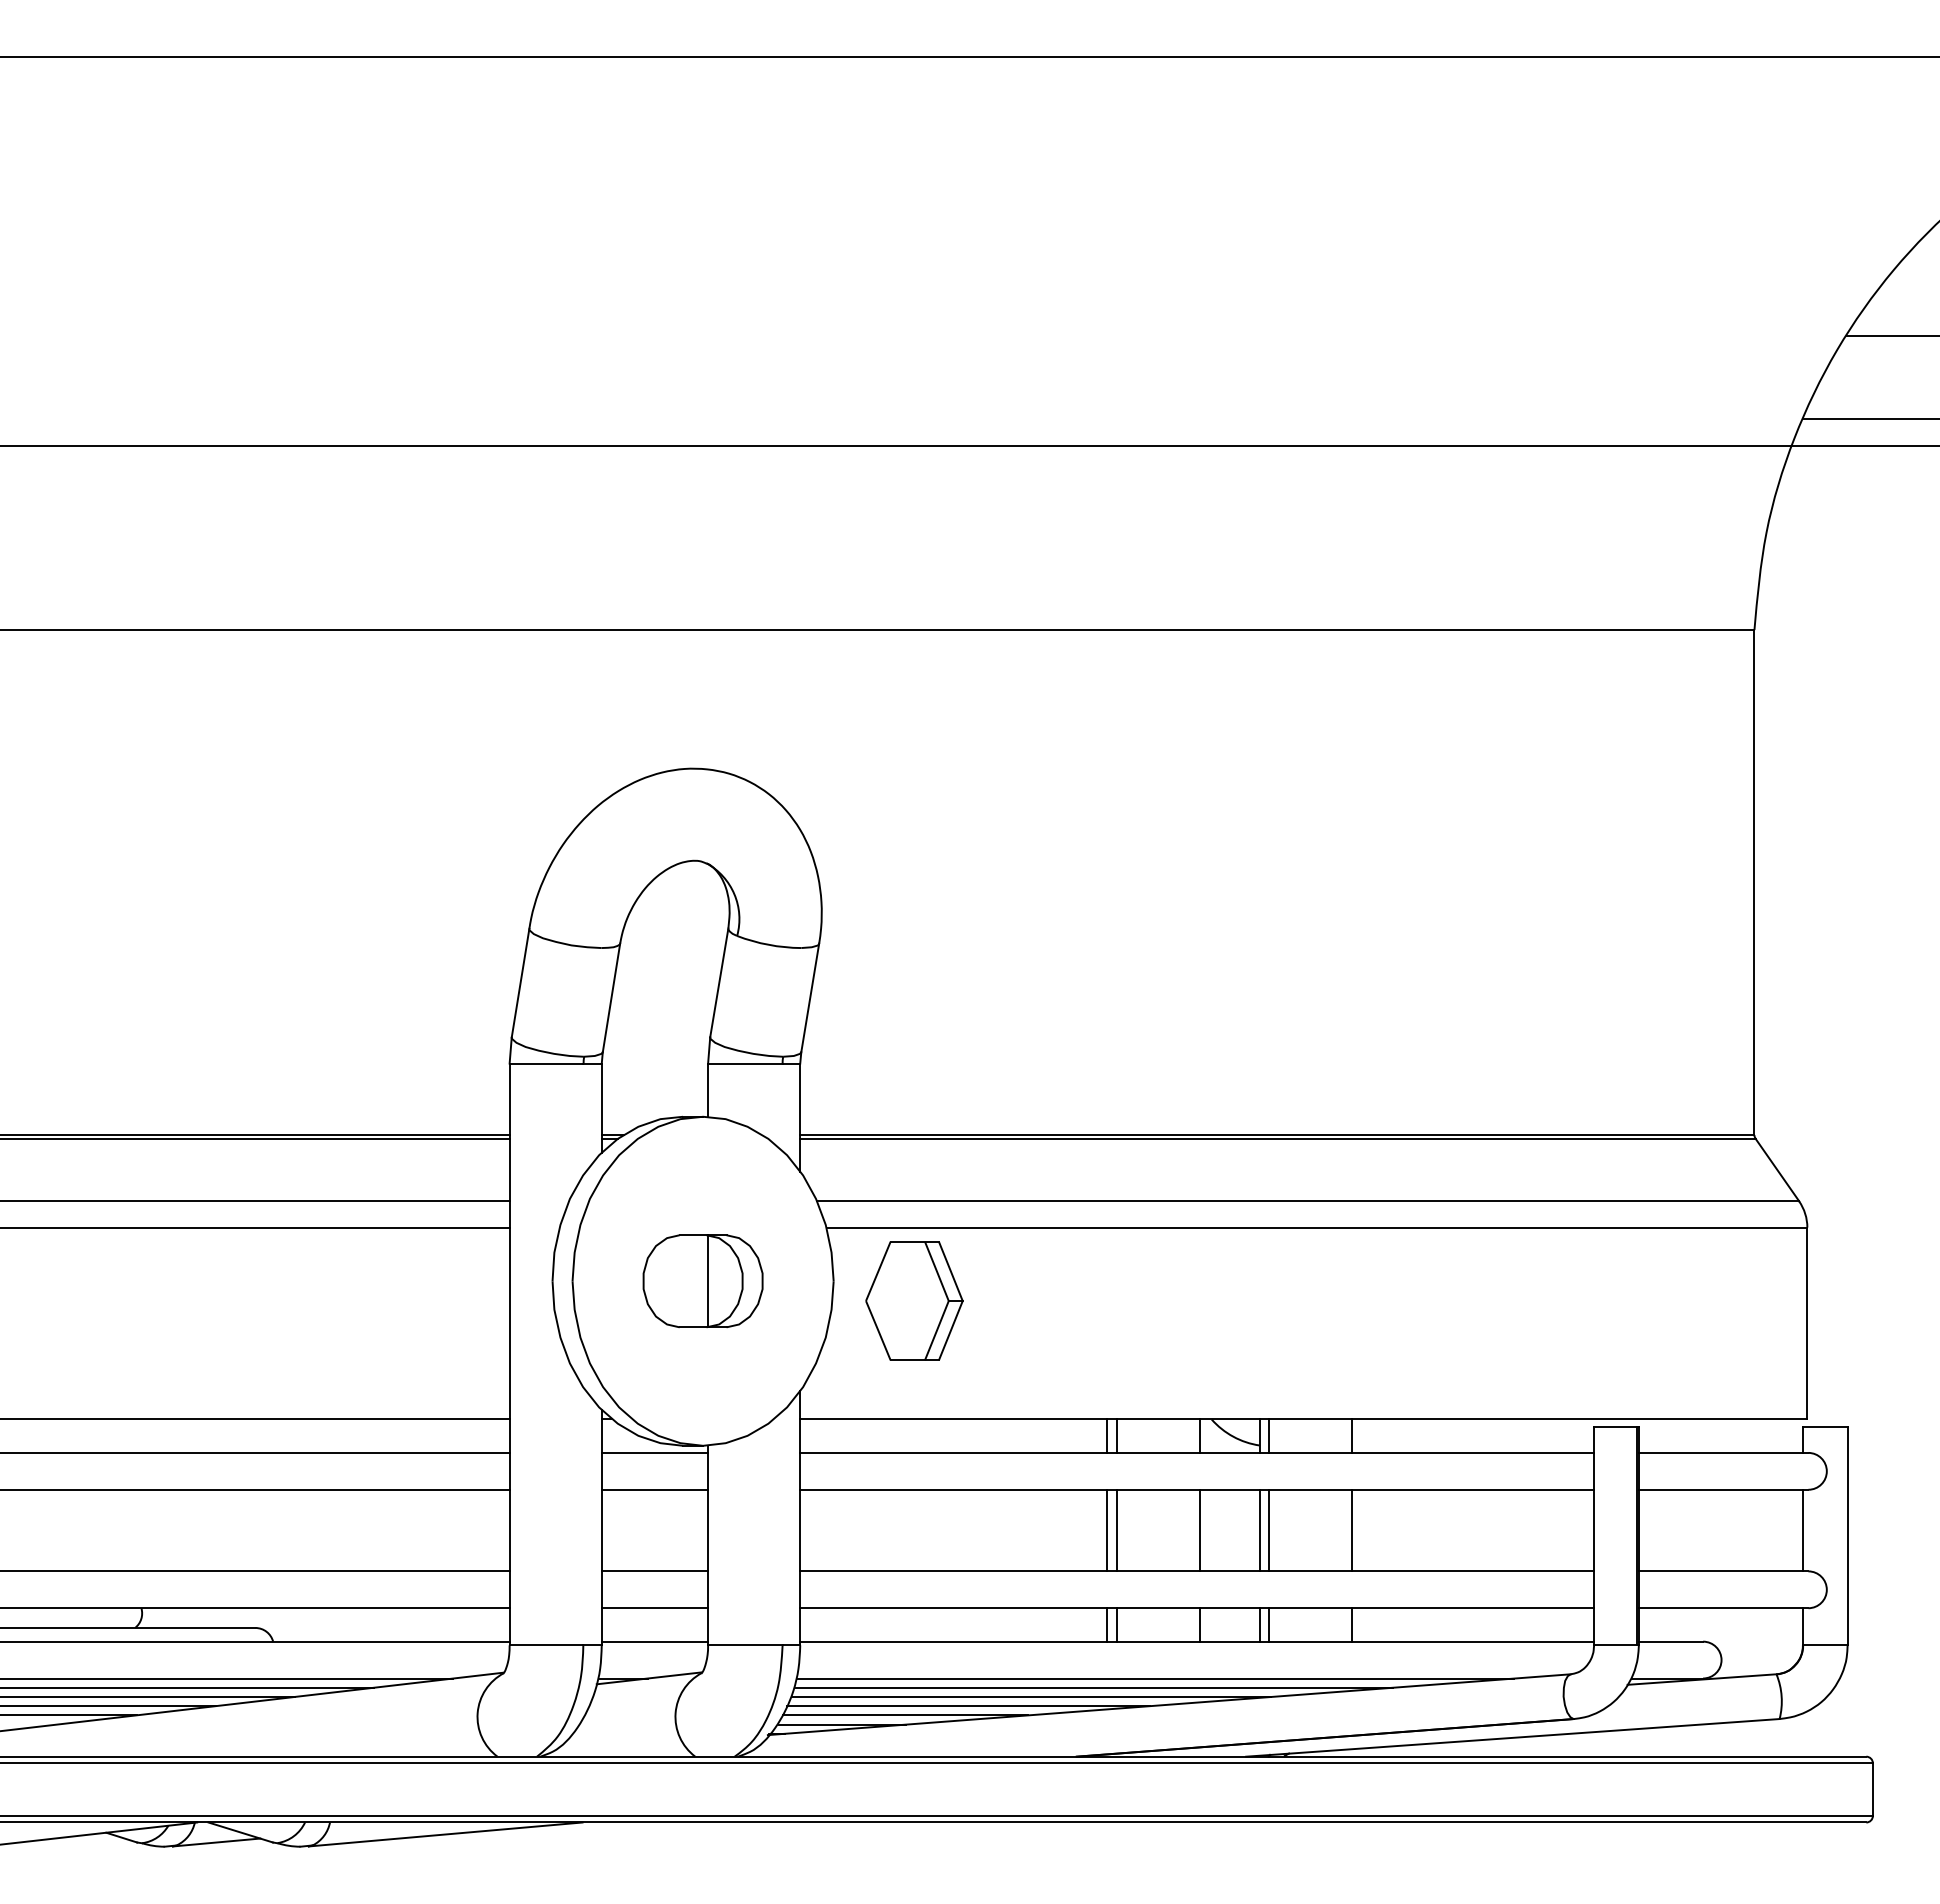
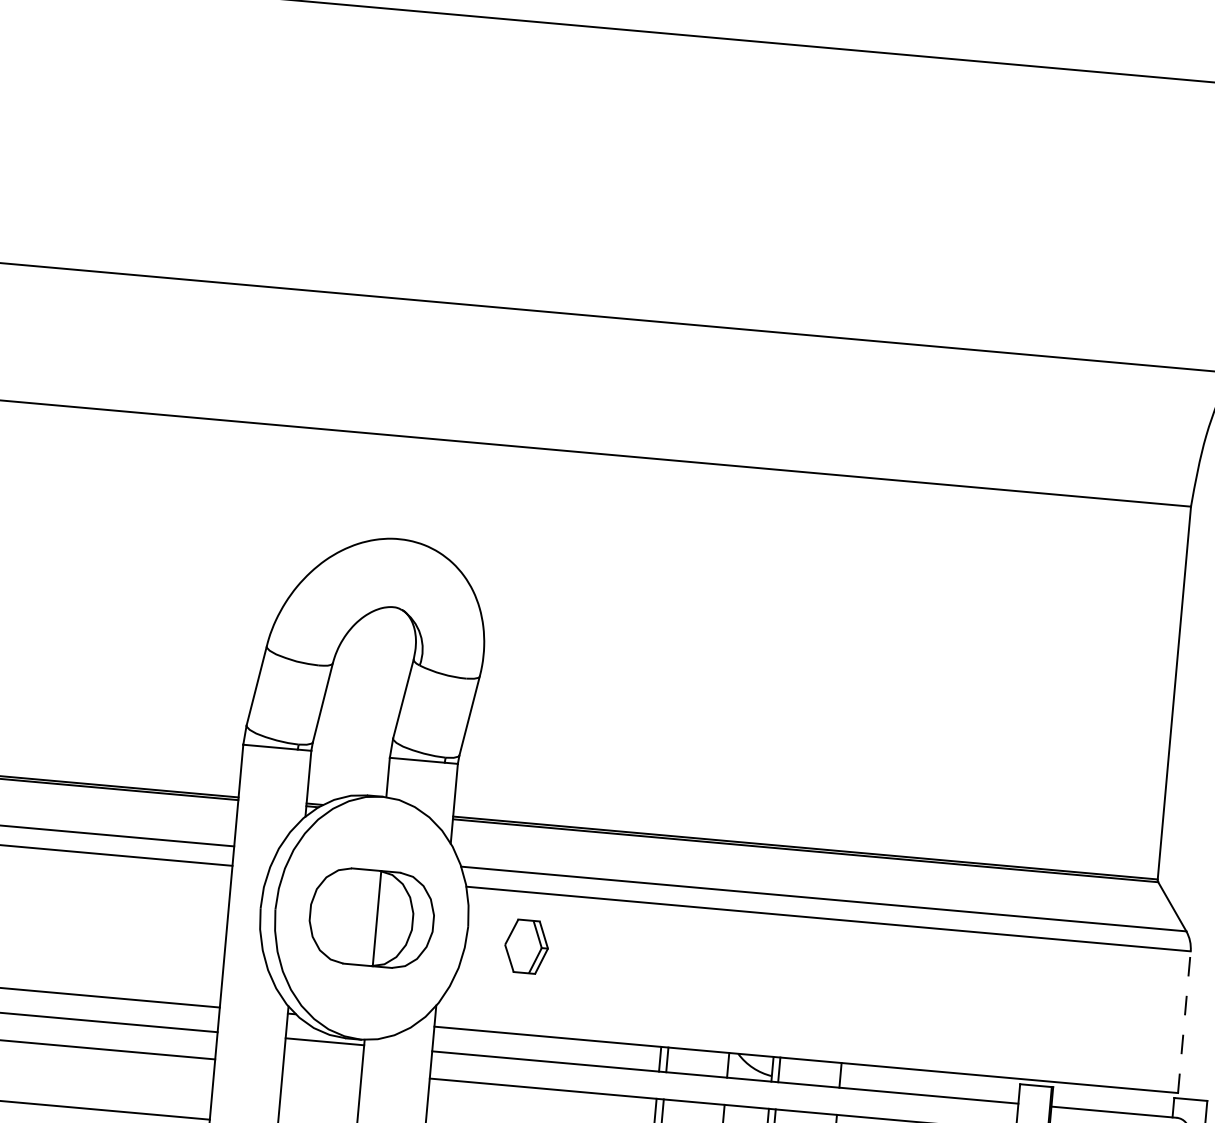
part: (702, 1281) -> (371, 918), size x1.4
part: (914, 1300) -> (526, 946), size x0.6
line: (1807, 1323) -> (1184, 1022), solid -> dashed
line: (654, 1489) -> (322, 1068), removed

